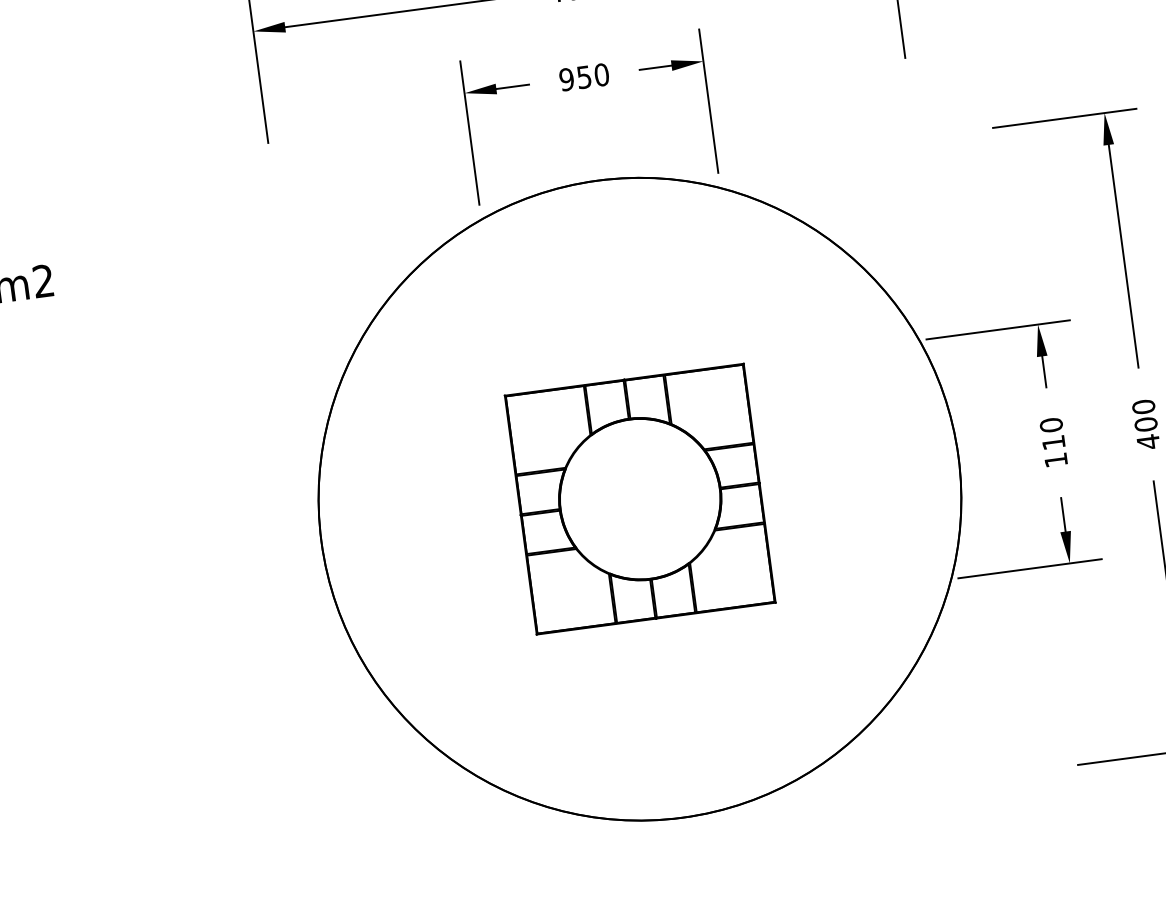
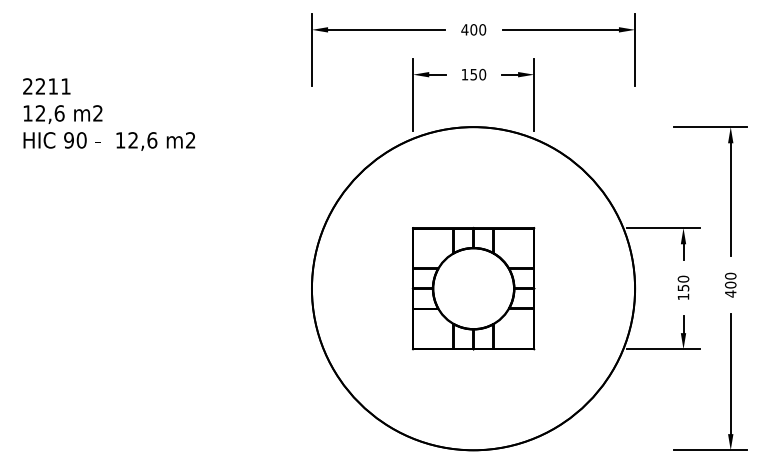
text: (565, 79) -> (464, 74), 950 -> 150
text: (1053, 441) -> (683, 287), 110 -> 150

